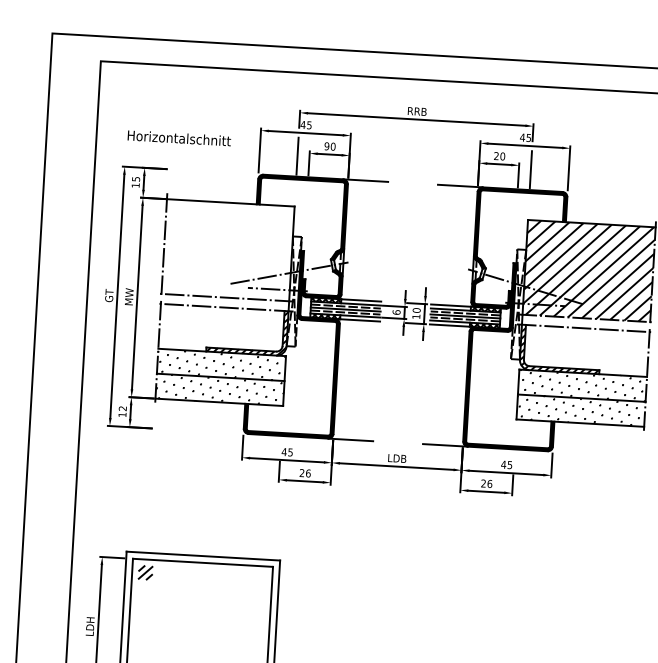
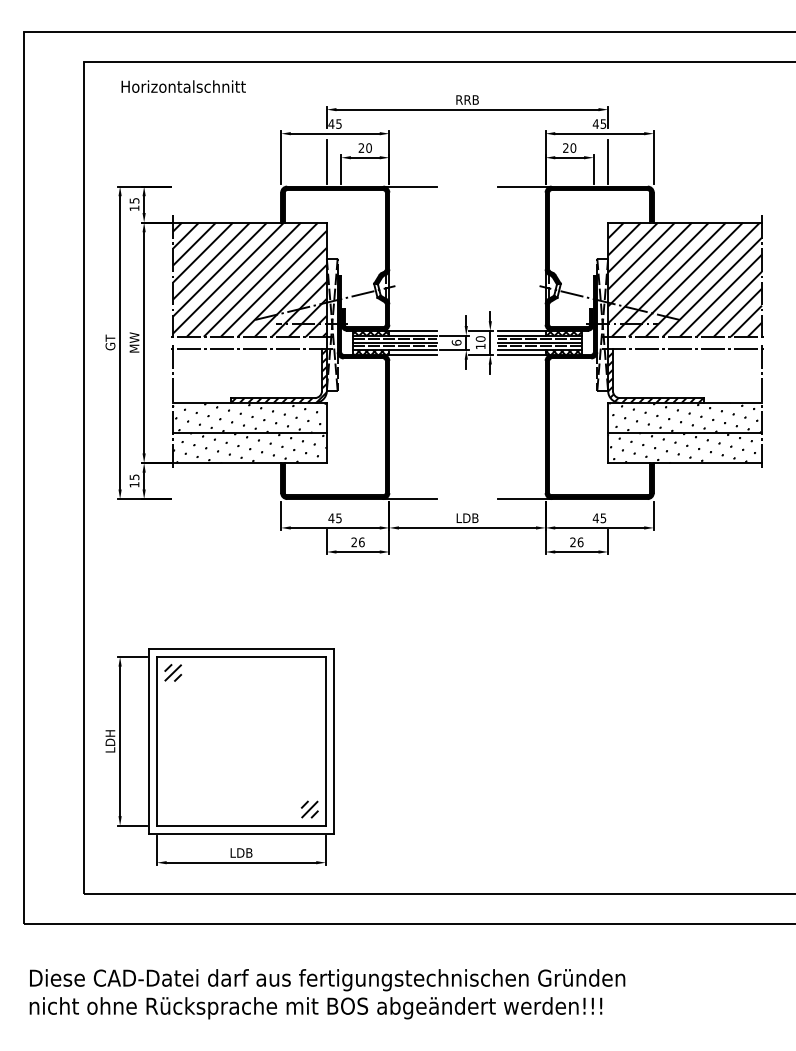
text: (179, 138) -> (183, 86), moved
text: (326, 145) -> (361, 147), 90 -> 20
hatch: (227, 250) -> (249, 279), added
text: (122, 408) -> (134, 477), 12 -> 15

